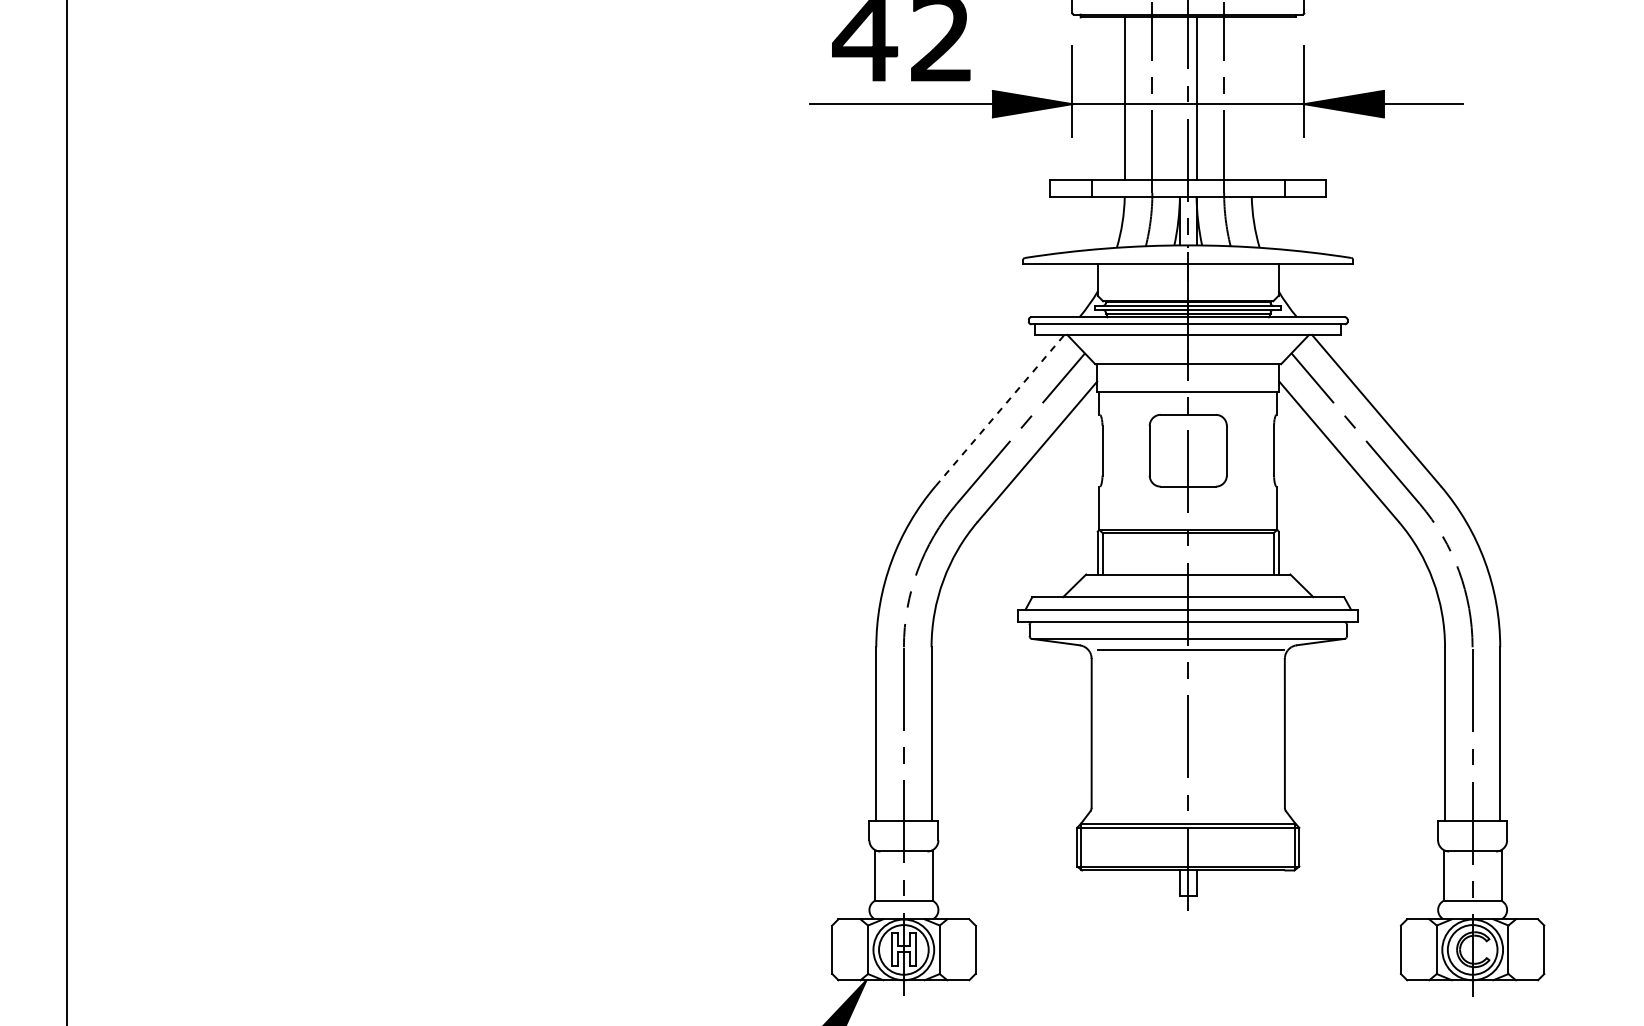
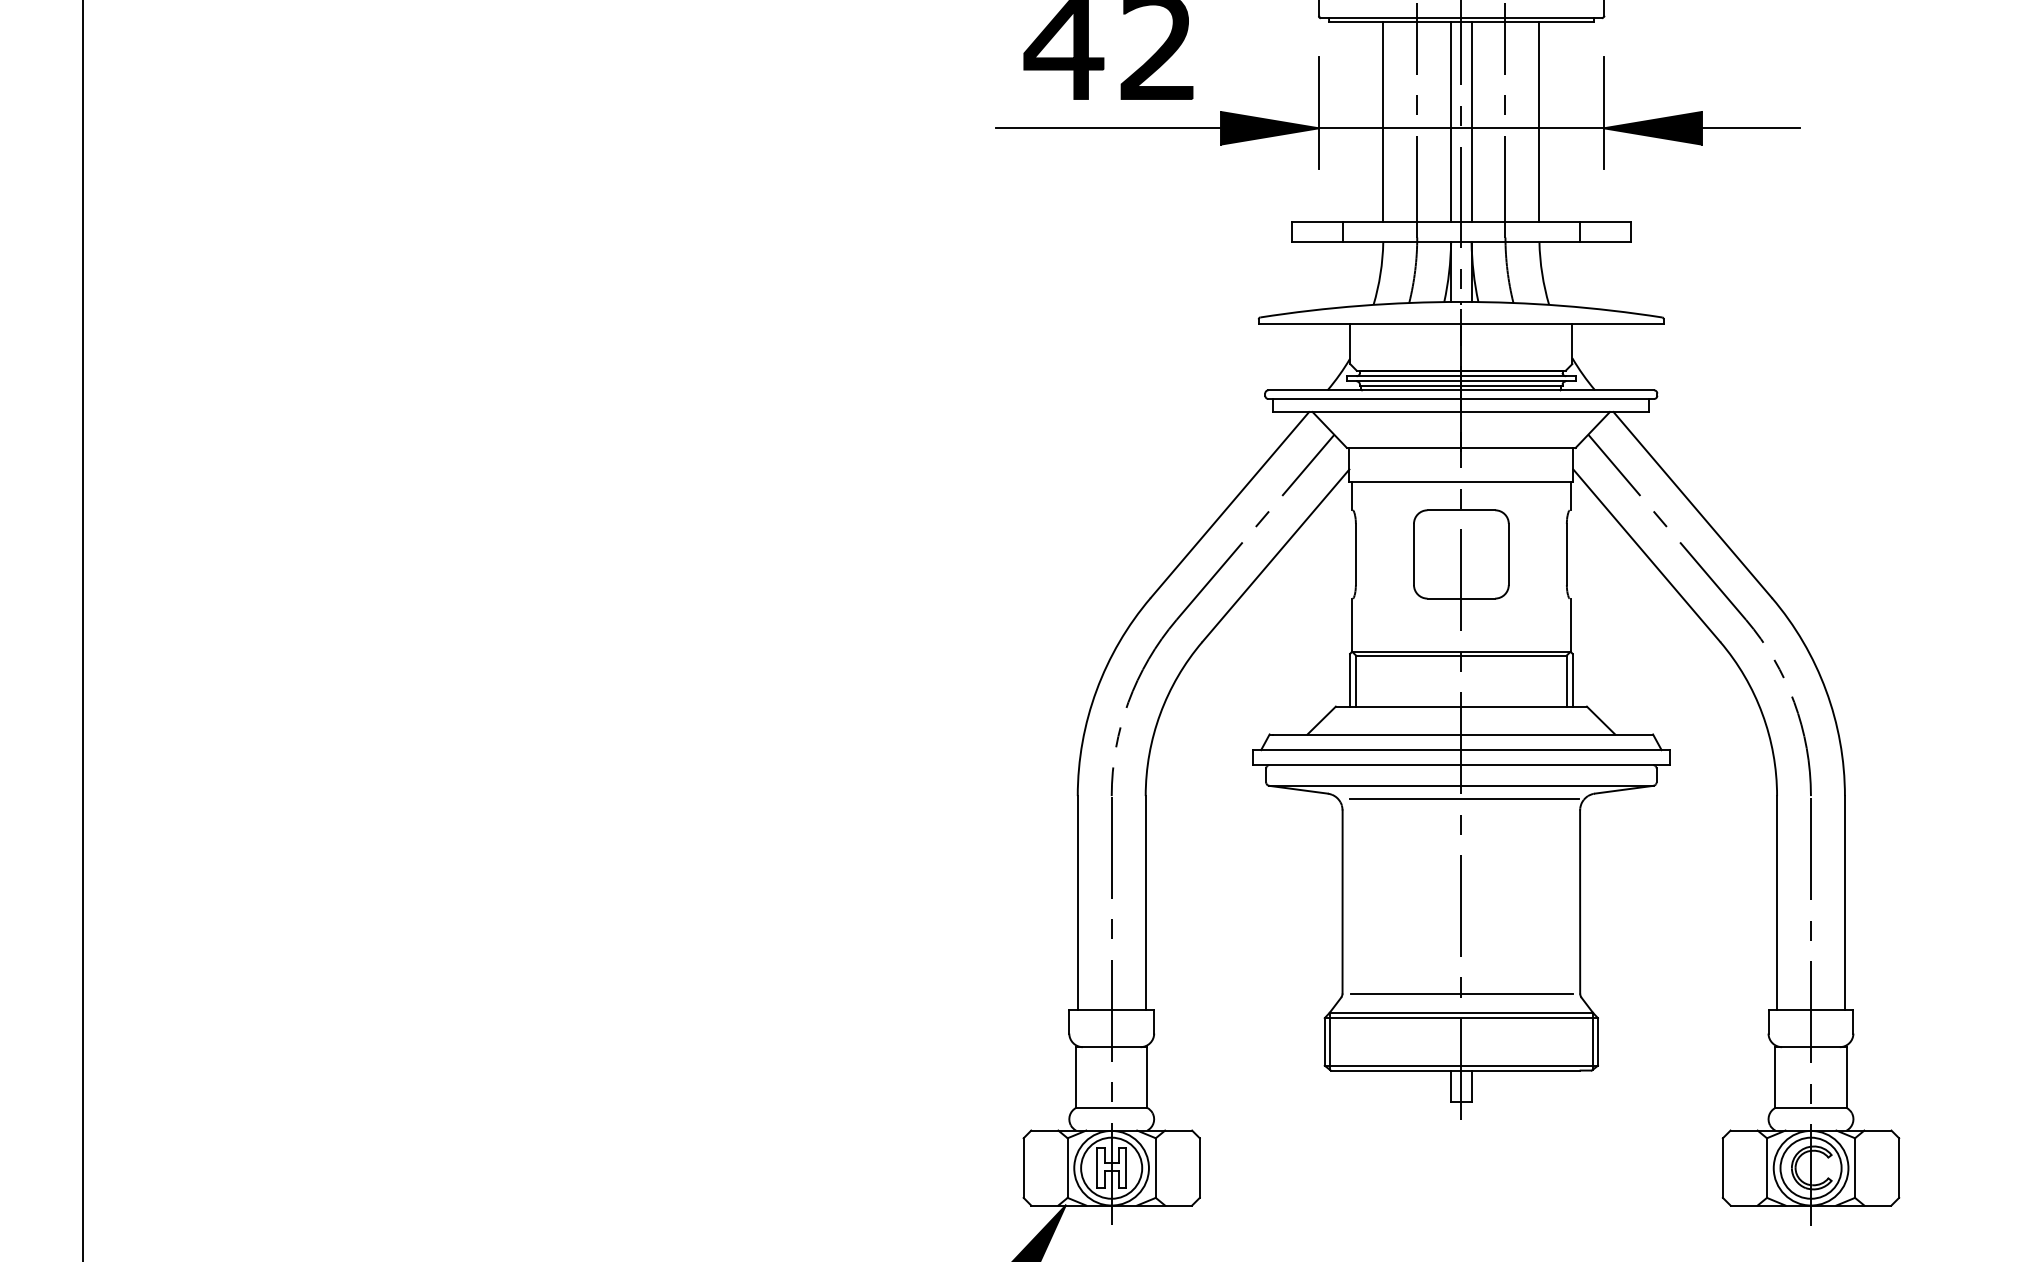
line: (1180, 98) -> (1451, 121), added
line: (1251, 98) -> (1539, 121), added
line: (1000, 410) -> (1230, 504), dashed -> solid
line: (1188, 807) -> (1461, 993), added

